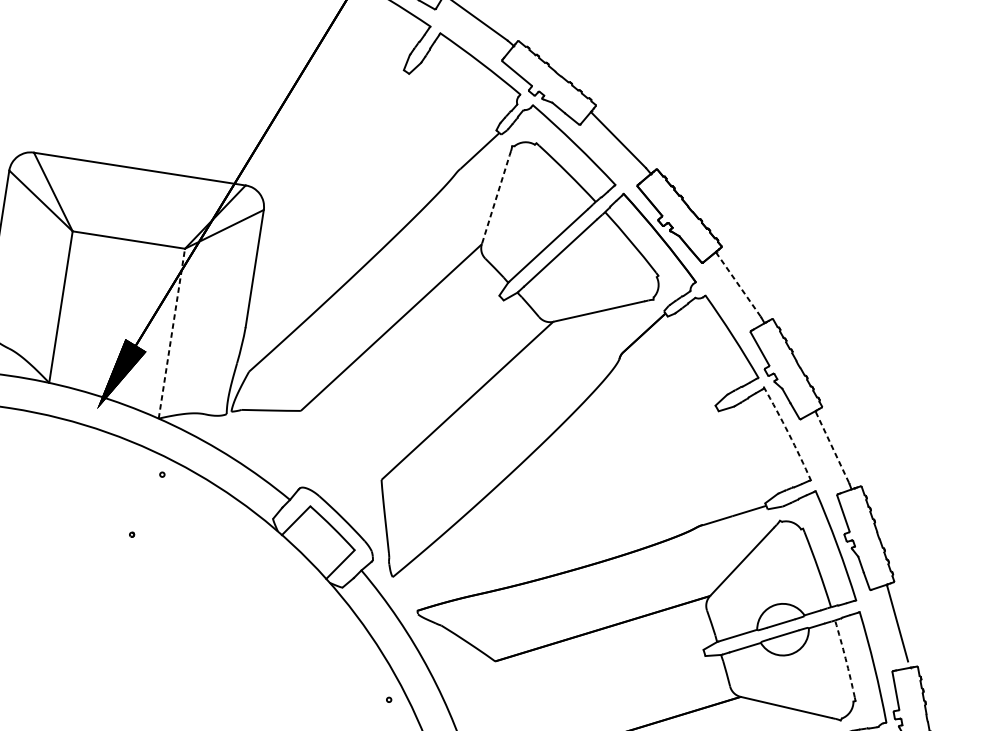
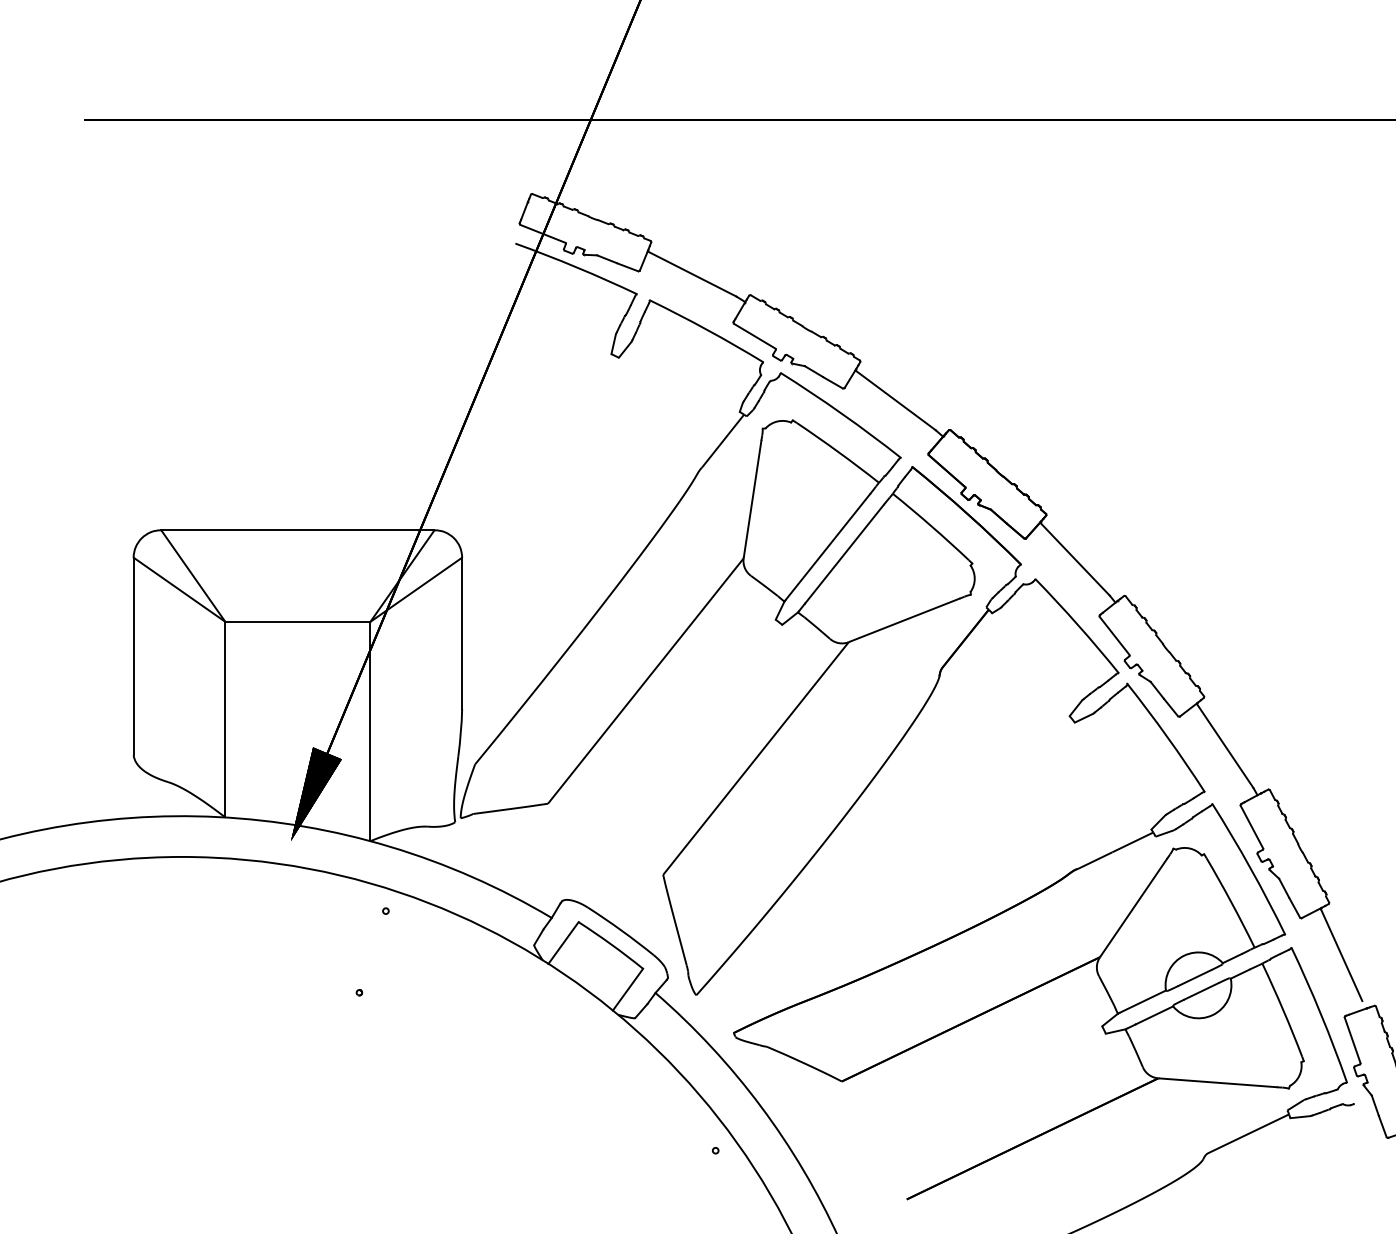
line: (495, 198) -> (752, 498), dashed -> solid
line: (738, 284) -> (1074, 558), dashed -> solid
line: (171, 333) -> (370, 731), dashed -> solid
arc: (788, 433) -> (1167, 737), dashed -> solid
line: (832, 447) -> (1225, 745), dashed -> solid
arc: (845, 658) -> (1283, 1009), dashed -> solid

